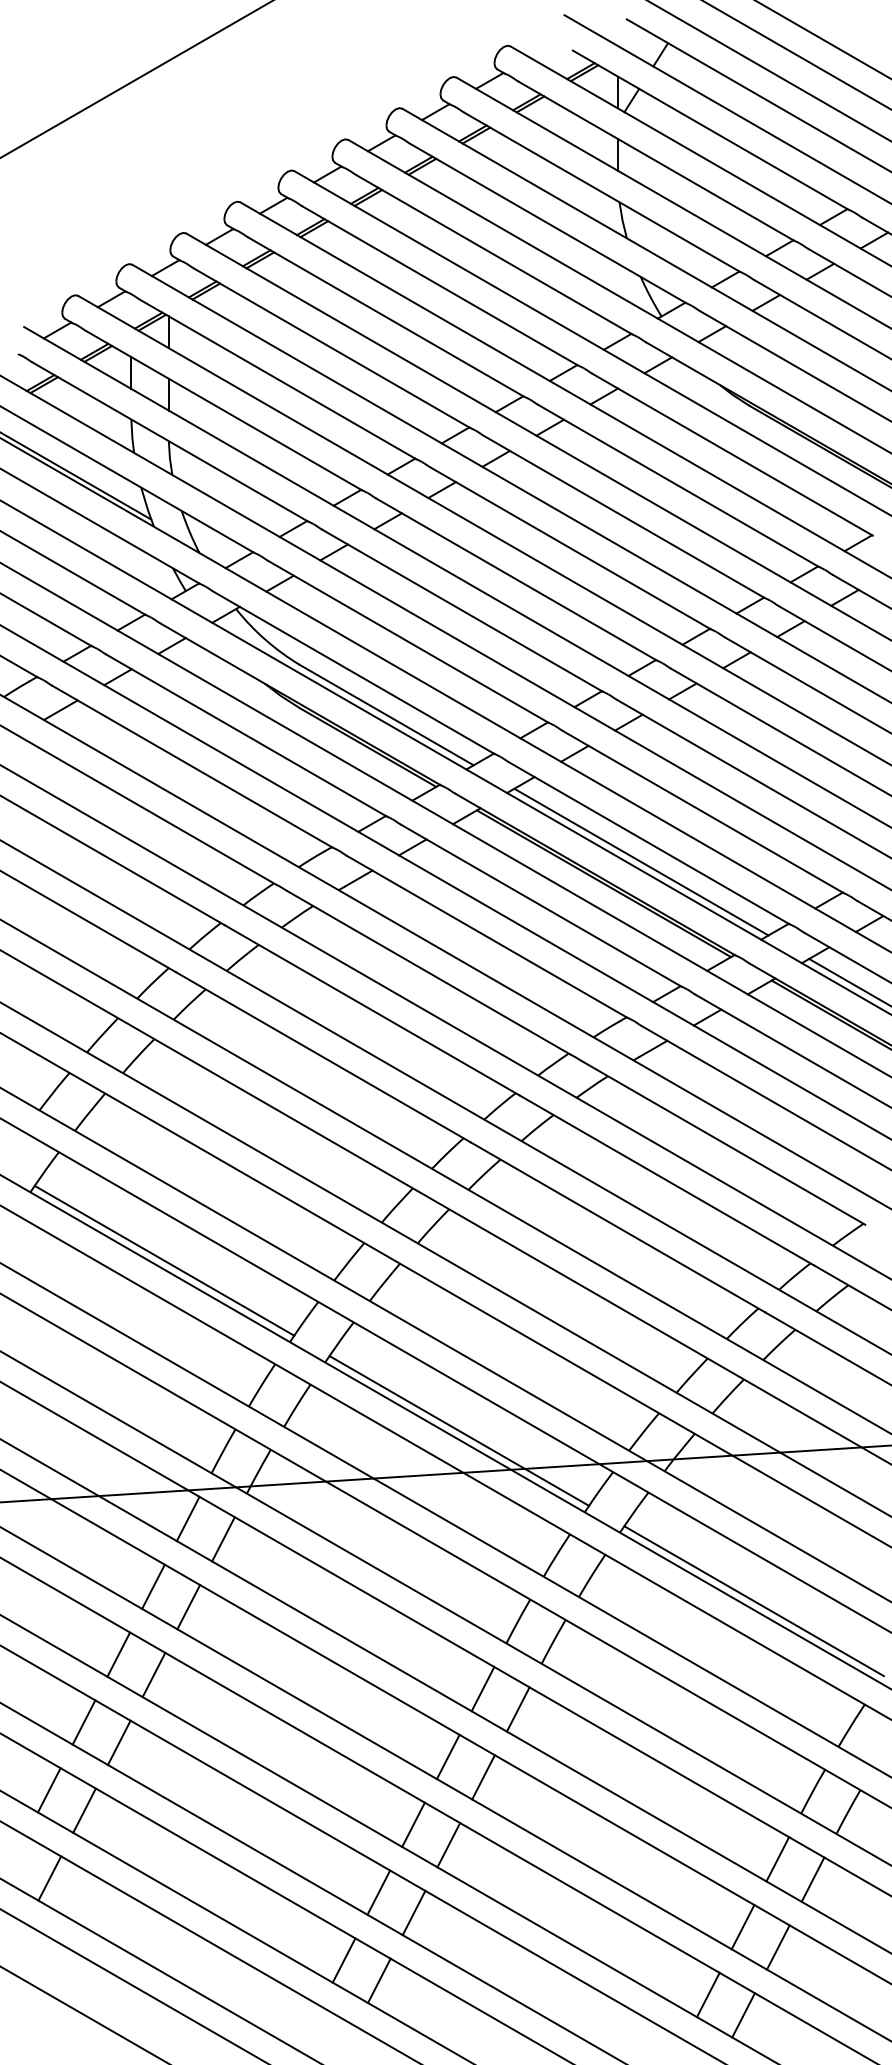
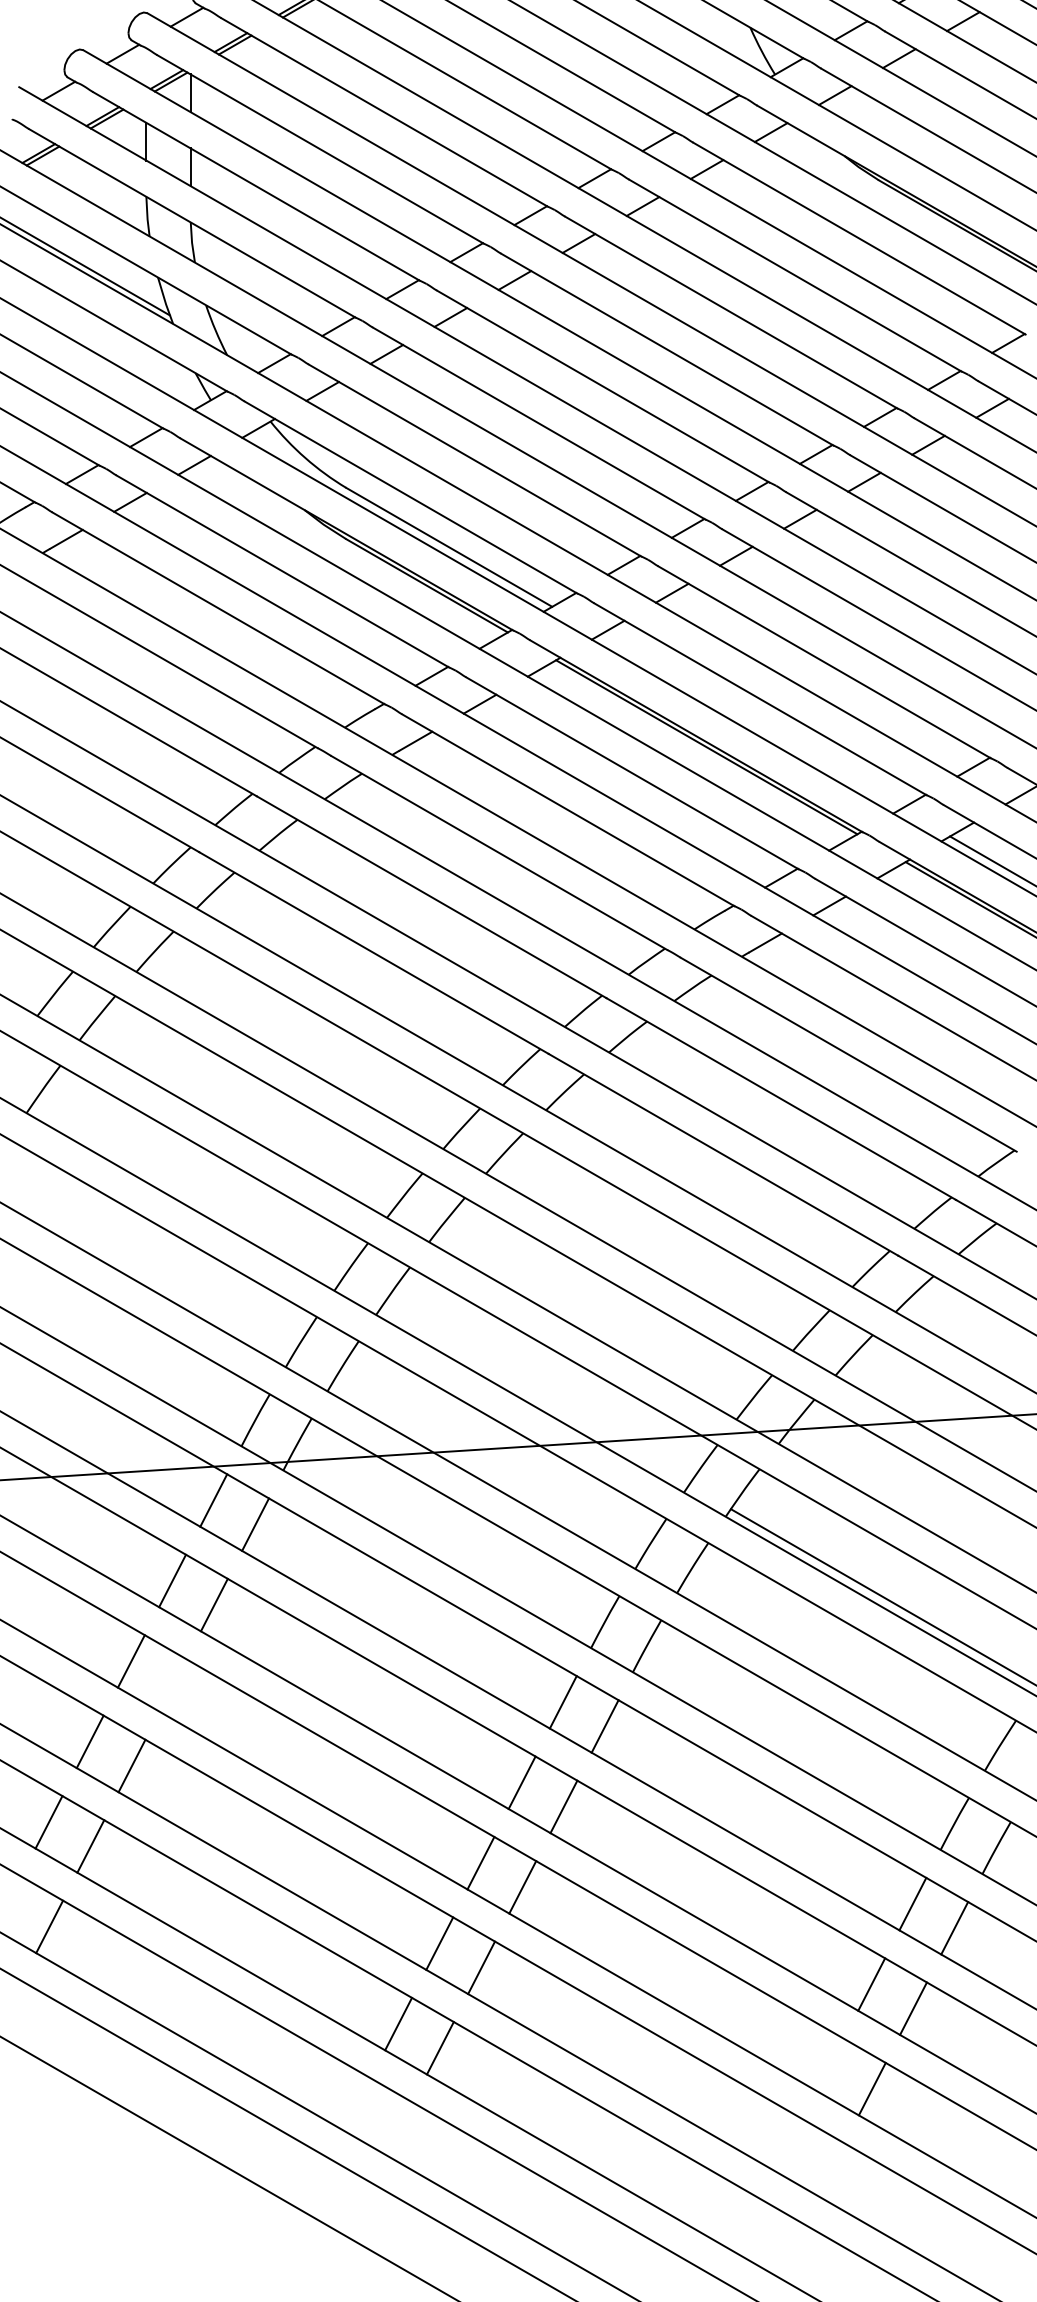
line: (641, 861) -> (751, 720), removed
line: (164, 1260) -> (185, 1194), removed
line: (459, 1430) -> (535, 1395), removed
line: (153, 1674) -> (172, 1684), removed
line: (708, 1994) -> (830, 2064), removed

